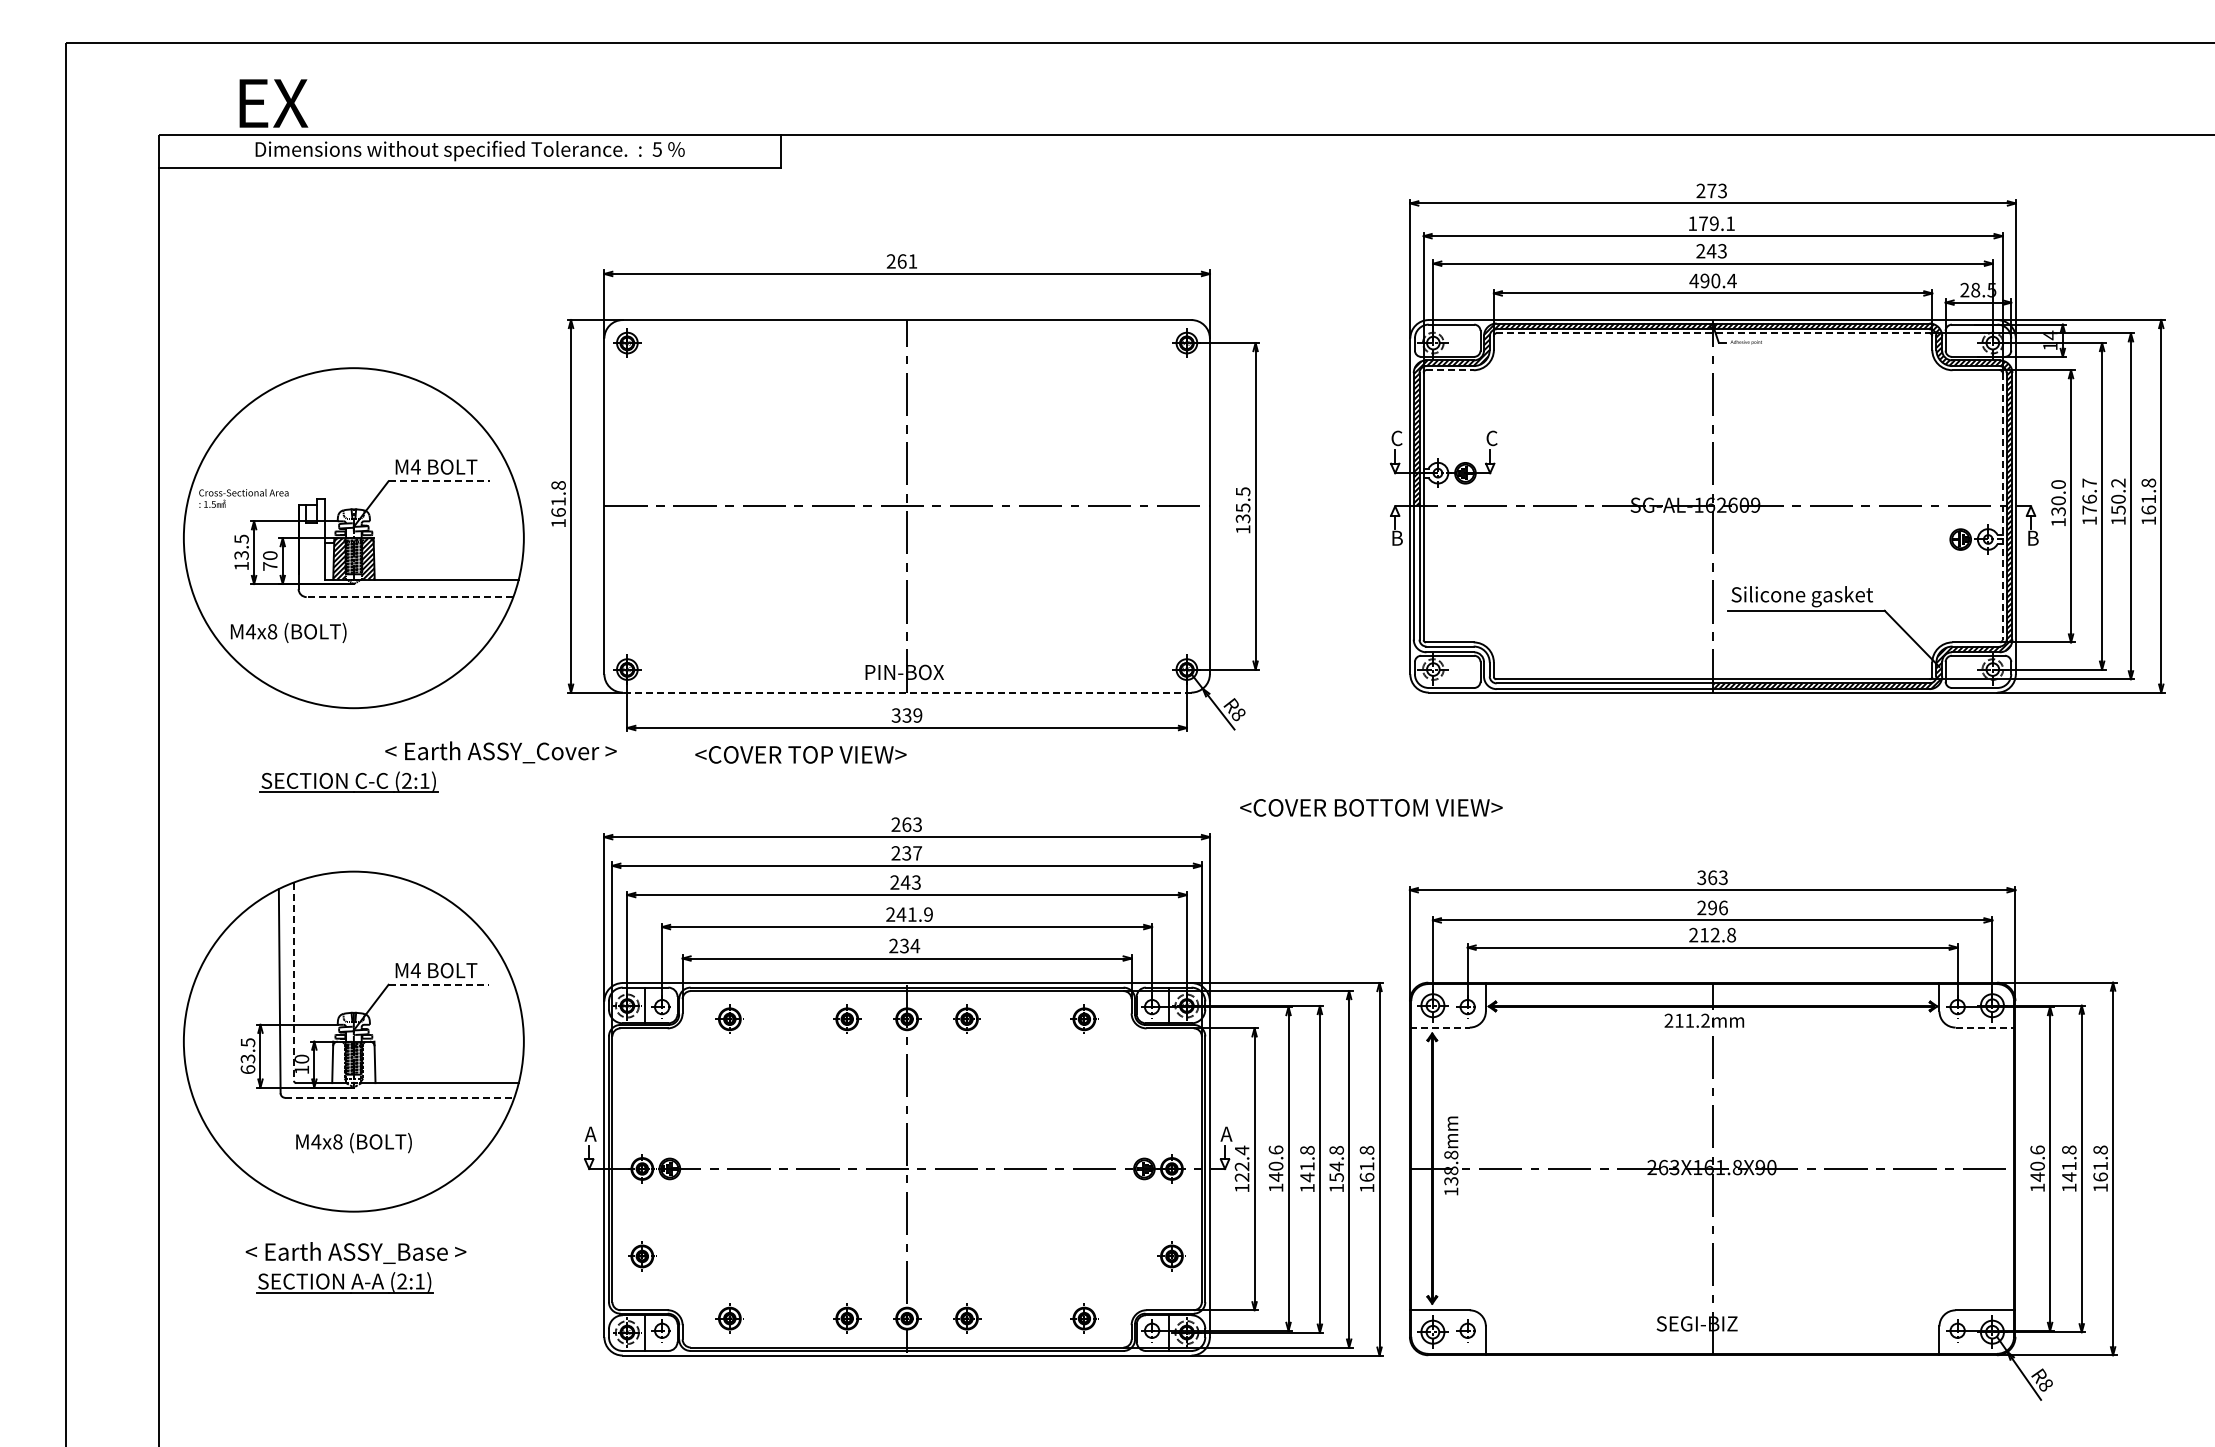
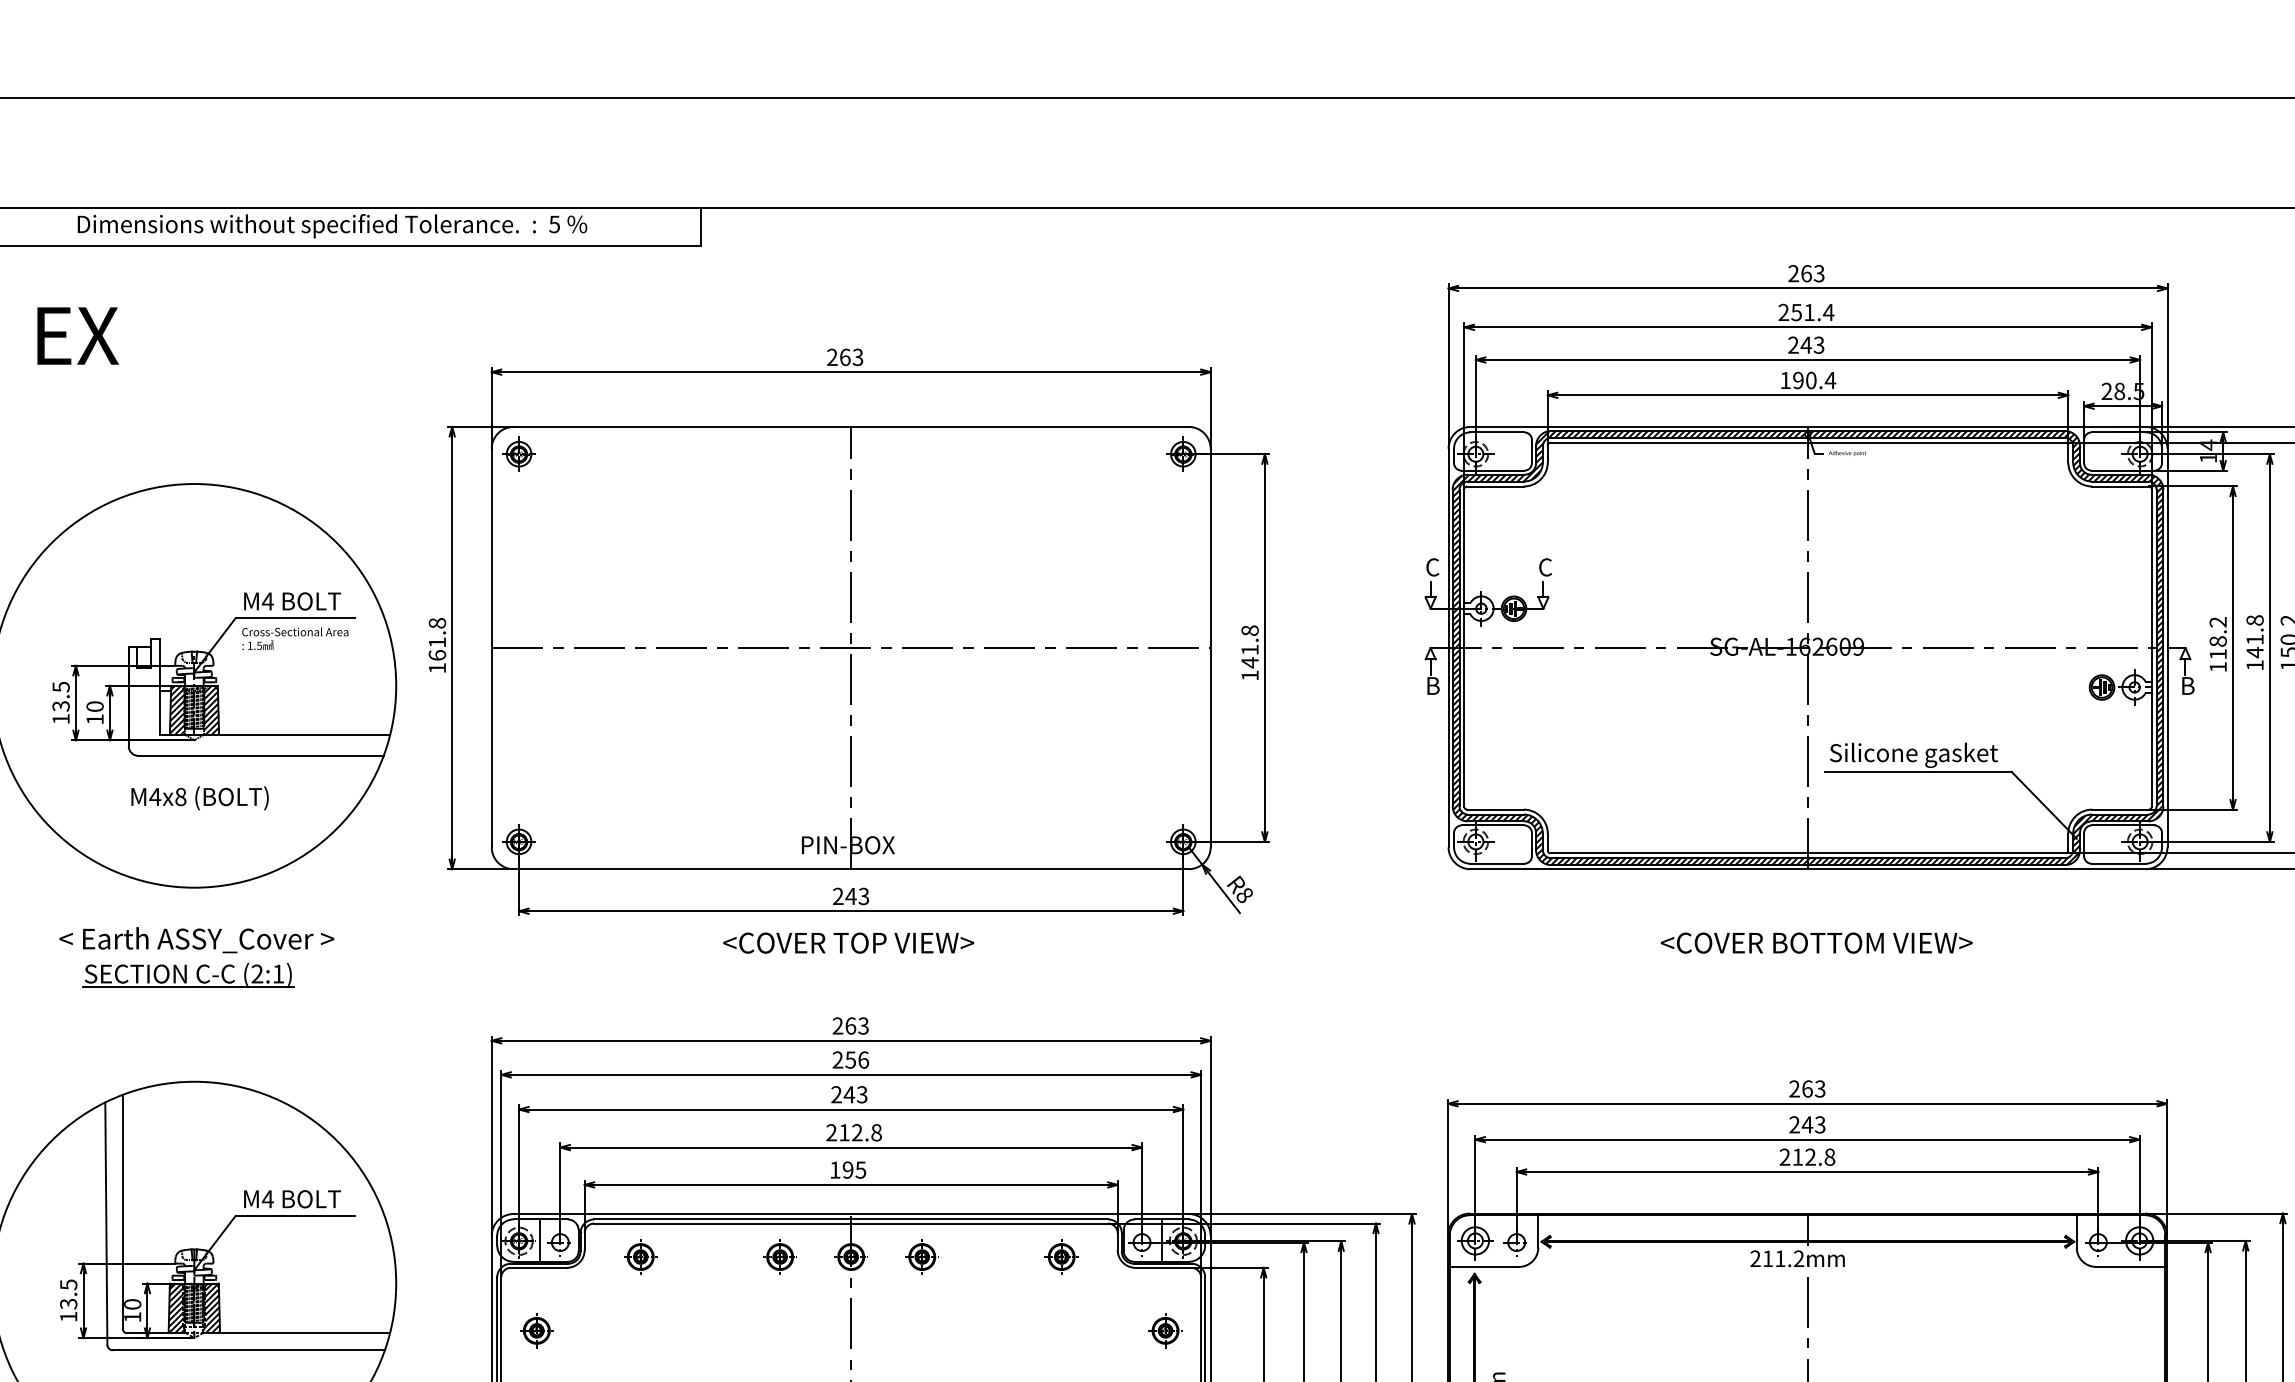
text: (273, 103) -> (77, 336), moved
text: (1711, 190) -> (1806, 273), 273 -> 263
text: (1711, 223) -> (1806, 312), 179.1 -> 251.4
text: (912, 261) -> (857, 357), 261 -> 263
text: (1694, 280) -> (1785, 379), 490.4 -> 190.4
line: (1713, 333) -> (1808, 442), dashed -> solid
line: (1449, 370) -> (1495, 486), dashed -> solid
line: (439, 481) -> (296, 618), dashed -> solid
text: (2089, 496) -> (2254, 636), 176.7 -> 141.8
text: (243, 498) -> (294, 638), moved
text: (2058, 498) -> (2218, 638), 130.0 -> 118.2
text: (1242, 505) -> (1249, 647), 135.5 -> 141.8
line: (2002, 506) -> (2151, 648), dashed -> solid
text: (270, 566) -> (95, 719), 70 -> 10
line: (409, 597) -> (260, 756), dashed -> solid
hatch: (1563, 597) -> (1630, 756), added
text: (288, 632) -> (199, 797), moved
line: (906, 692) -> (850, 869), dashed -> solid
text: (906, 715) -> (850, 896), 339 -> 243
text: (500, 752) -> (196, 940), moved
text: (800, 754) -> (848, 942), moved
text: (1371, 807) -> (1816, 942), moved
text: (912, 853) -> (857, 1060), 237 -> 256
text: (1701, 877) -> (1794, 1088), 363 -> 263
text: (1717, 907) -> (1813, 1124), 296 -> 243
text: (914, 914) -> (859, 1132), 241.9 -> 212.8
text: (904, 945) -> (848, 1169), 234 -> 195
line: (294, 982) -> (123, 1213), dashed -> solid
line: (439, 984) -> (296, 1215), dashed -> solid
line: (1439, 1027) -> (1483, 1266), dashed -> solid
line: (1985, 1027) -> (2131, 1266), dashed -> solid
hatch: (338, 1062) -> (176, 1308), added
hatch: (368, 1062) -> (211, 1308), added
text: (247, 1069) -> (68, 1316), 63.5 -> 13.5
part: (642, 1081) -> (537, 1330), added
part: (1171, 1081) -> (1165, 1330), added
line: (399, 1097) -> (248, 1349), dashed -> solid

